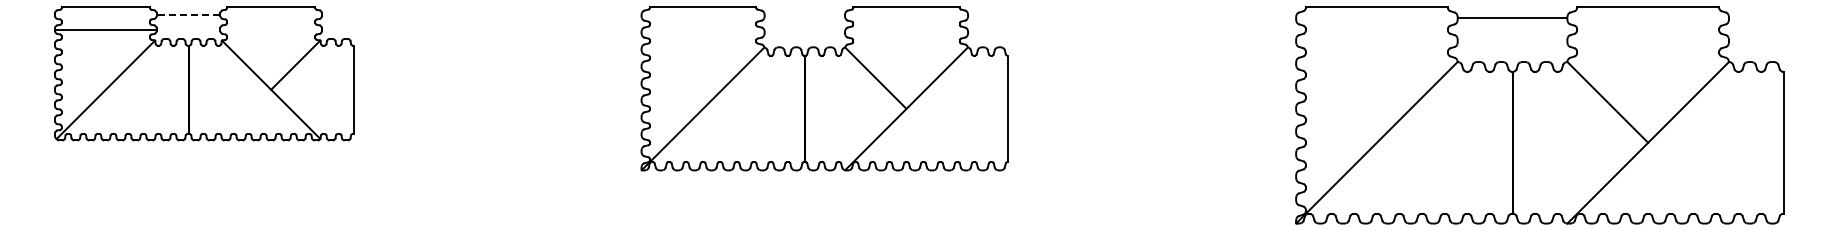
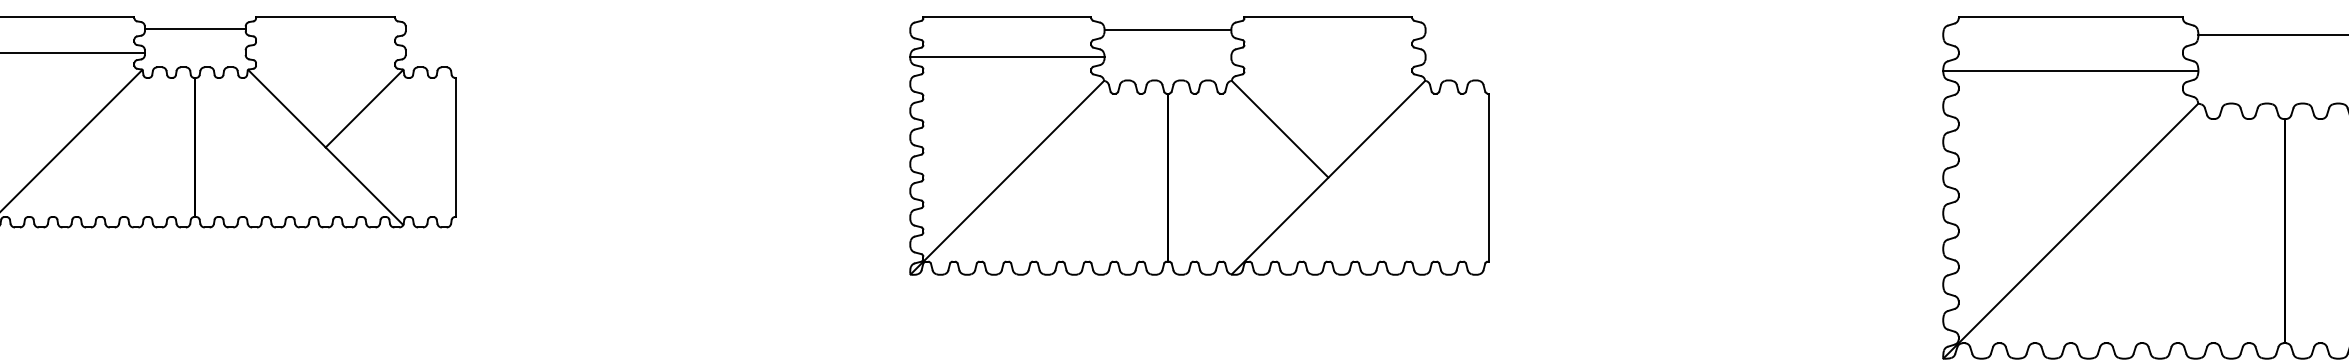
line: (188, 14) -> (195, 28), dashed -> solid
line: (804, 15) -> (1167, 30), added
line: (702, 32) -> (1006, 57), added
line: (1376, 41) -> (2070, 71), added

